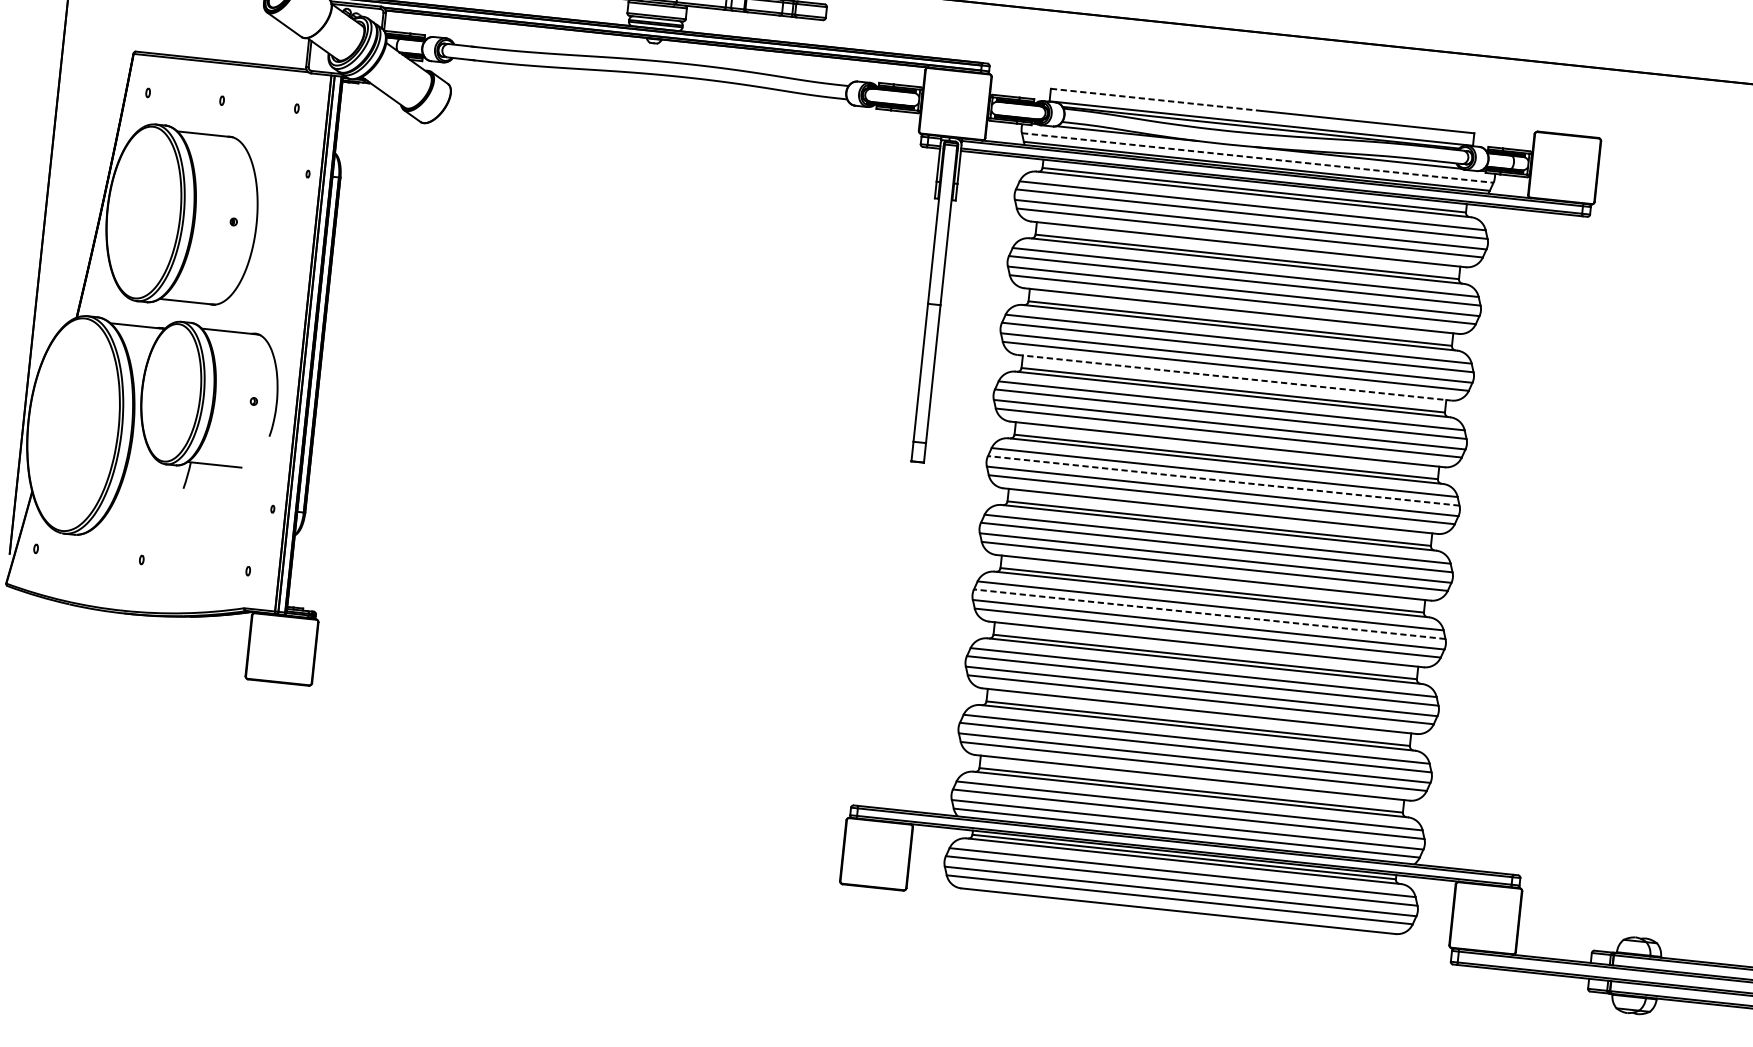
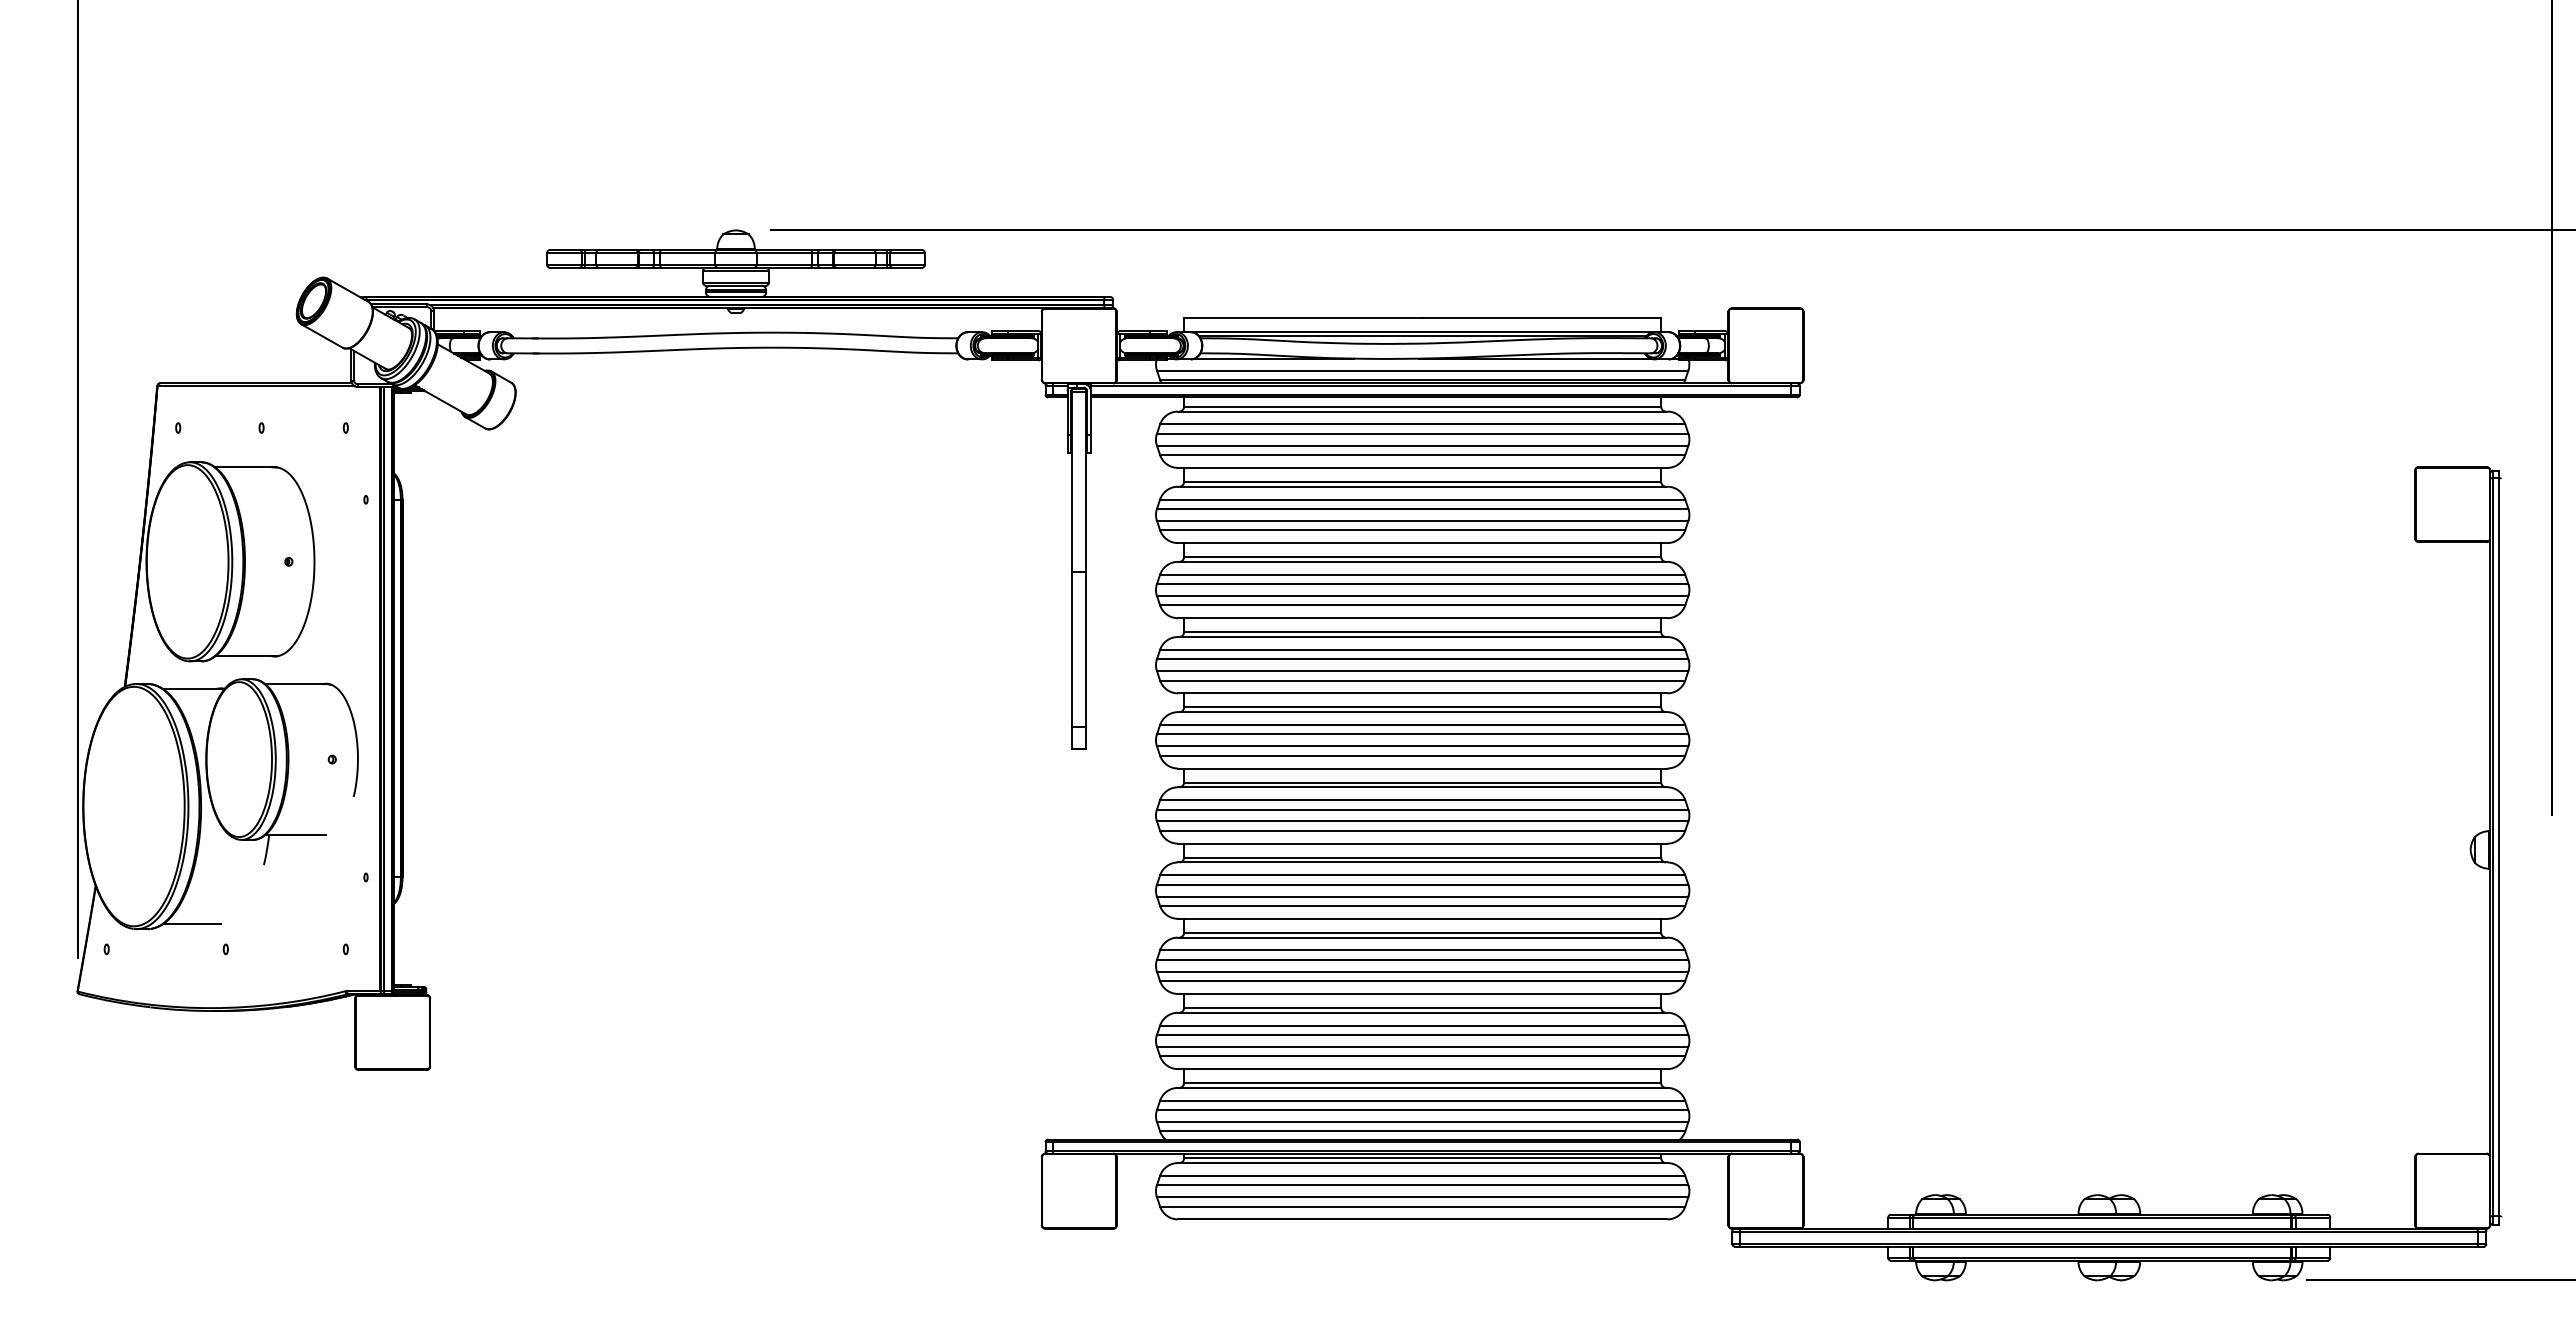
line: (1156, 99) -> (1303, 317), dashed -> solid
line: (1257, 157) -> (1422, 370), dashed -> solid
line: (1234, 378) -> (1422, 618), dashed -> solid
line: (1223, 480) -> (1422, 734), dashed -> solid
line: (113, 533) -> (191, 923), added
line: (1209, 614) -> (1422, 884), dashed -> solid

